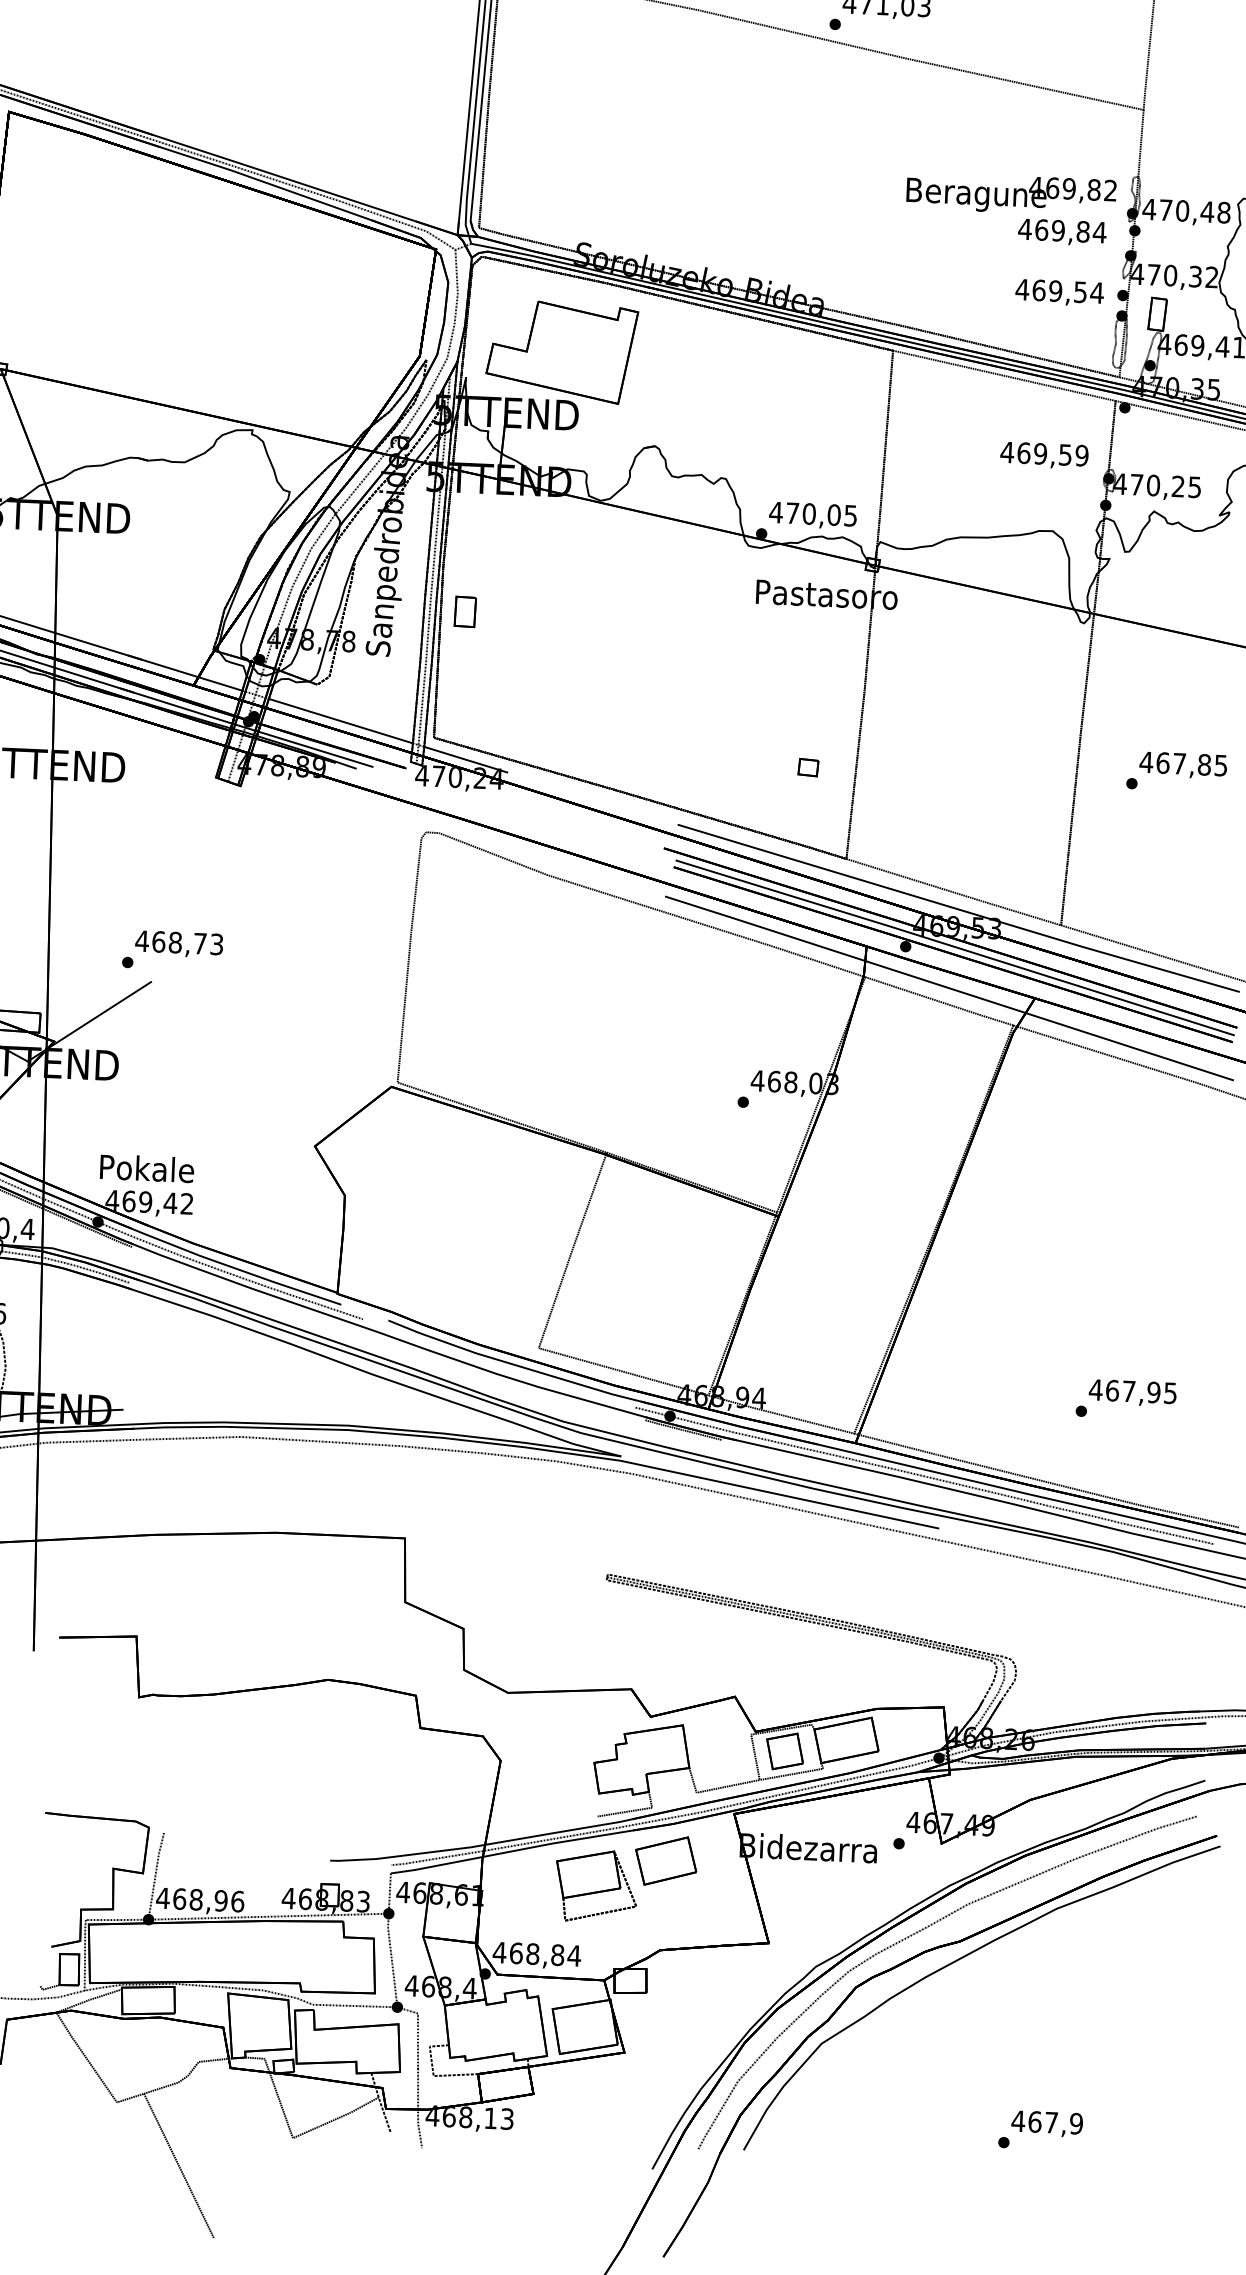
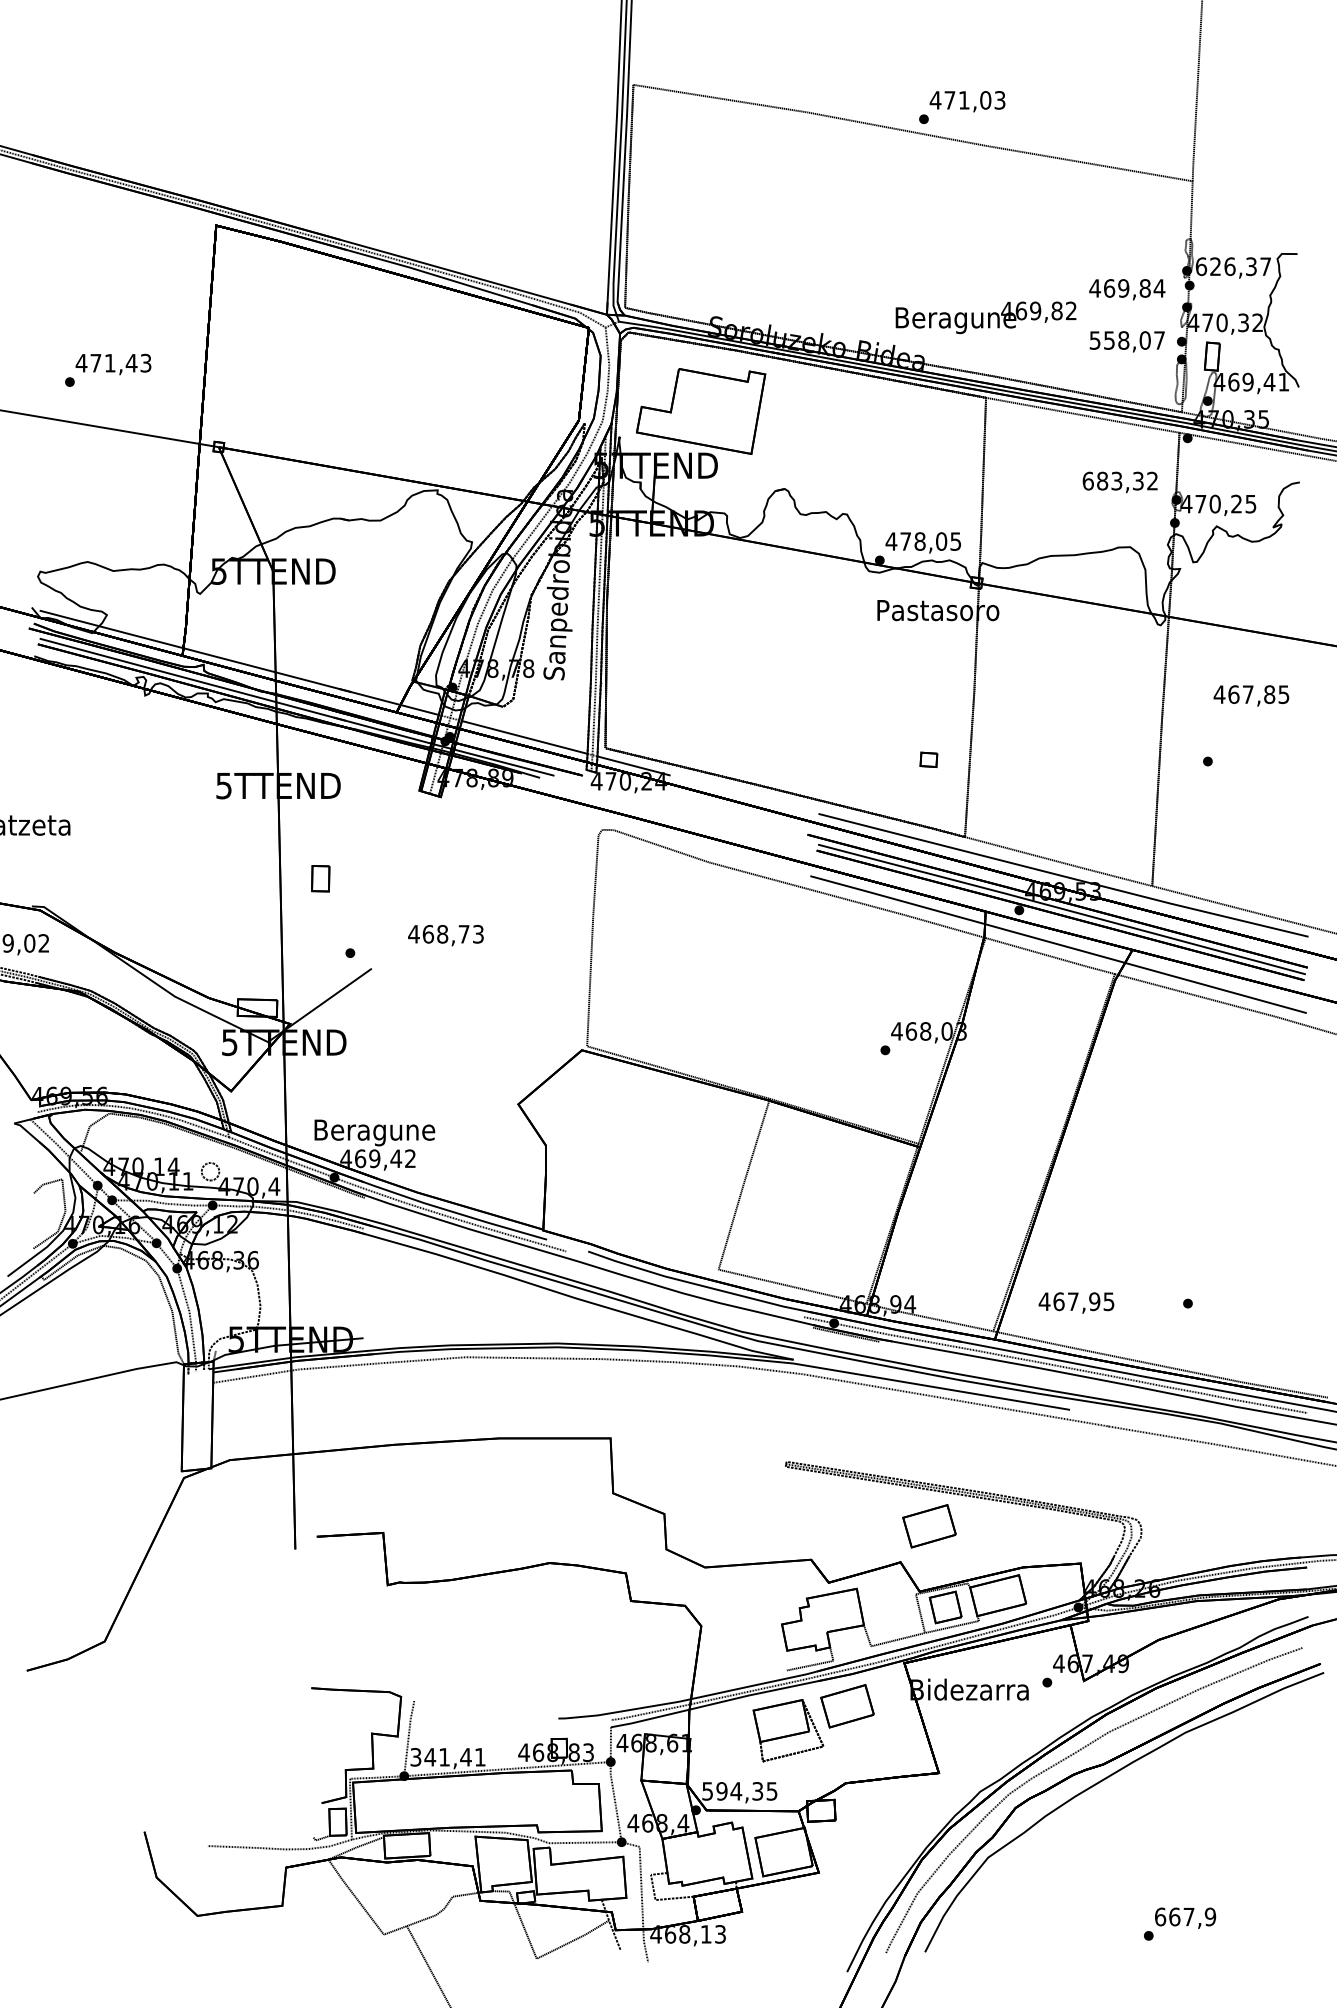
text: (1010, 193) -> (985, 317), moved
text: (1186, 210) -> (1233, 266), 470,48 -> 626,37
text: (1060, 291) -> (1127, 340), 469,54 -> 558,07
text: (1044, 453) -> (1120, 480), 469,59 -> 683,32
text: (808, 513) -> (919, 541), 470,05 -> 478,05
part: (465, 611) -> (320, 878), moved
text: (1183, 764) -> (1251, 695), moved
text: (178, 944) -> (445, 935), moved
text: (146, 1171) -> (374, 1132), Pokale -> Beragune
text: (1132, 1392) -> (1076, 1302), moved
part: (770, 1656) -> (929, 1526), added
text: (200, 1899) -> (448, 1756), 468,96 -> 341,41
text: (536, 1954) -> (739, 1791), 468,84 -> 594,35
text: (1018, 2120) -> (1160, 1916), 467,9 -> 667,9

